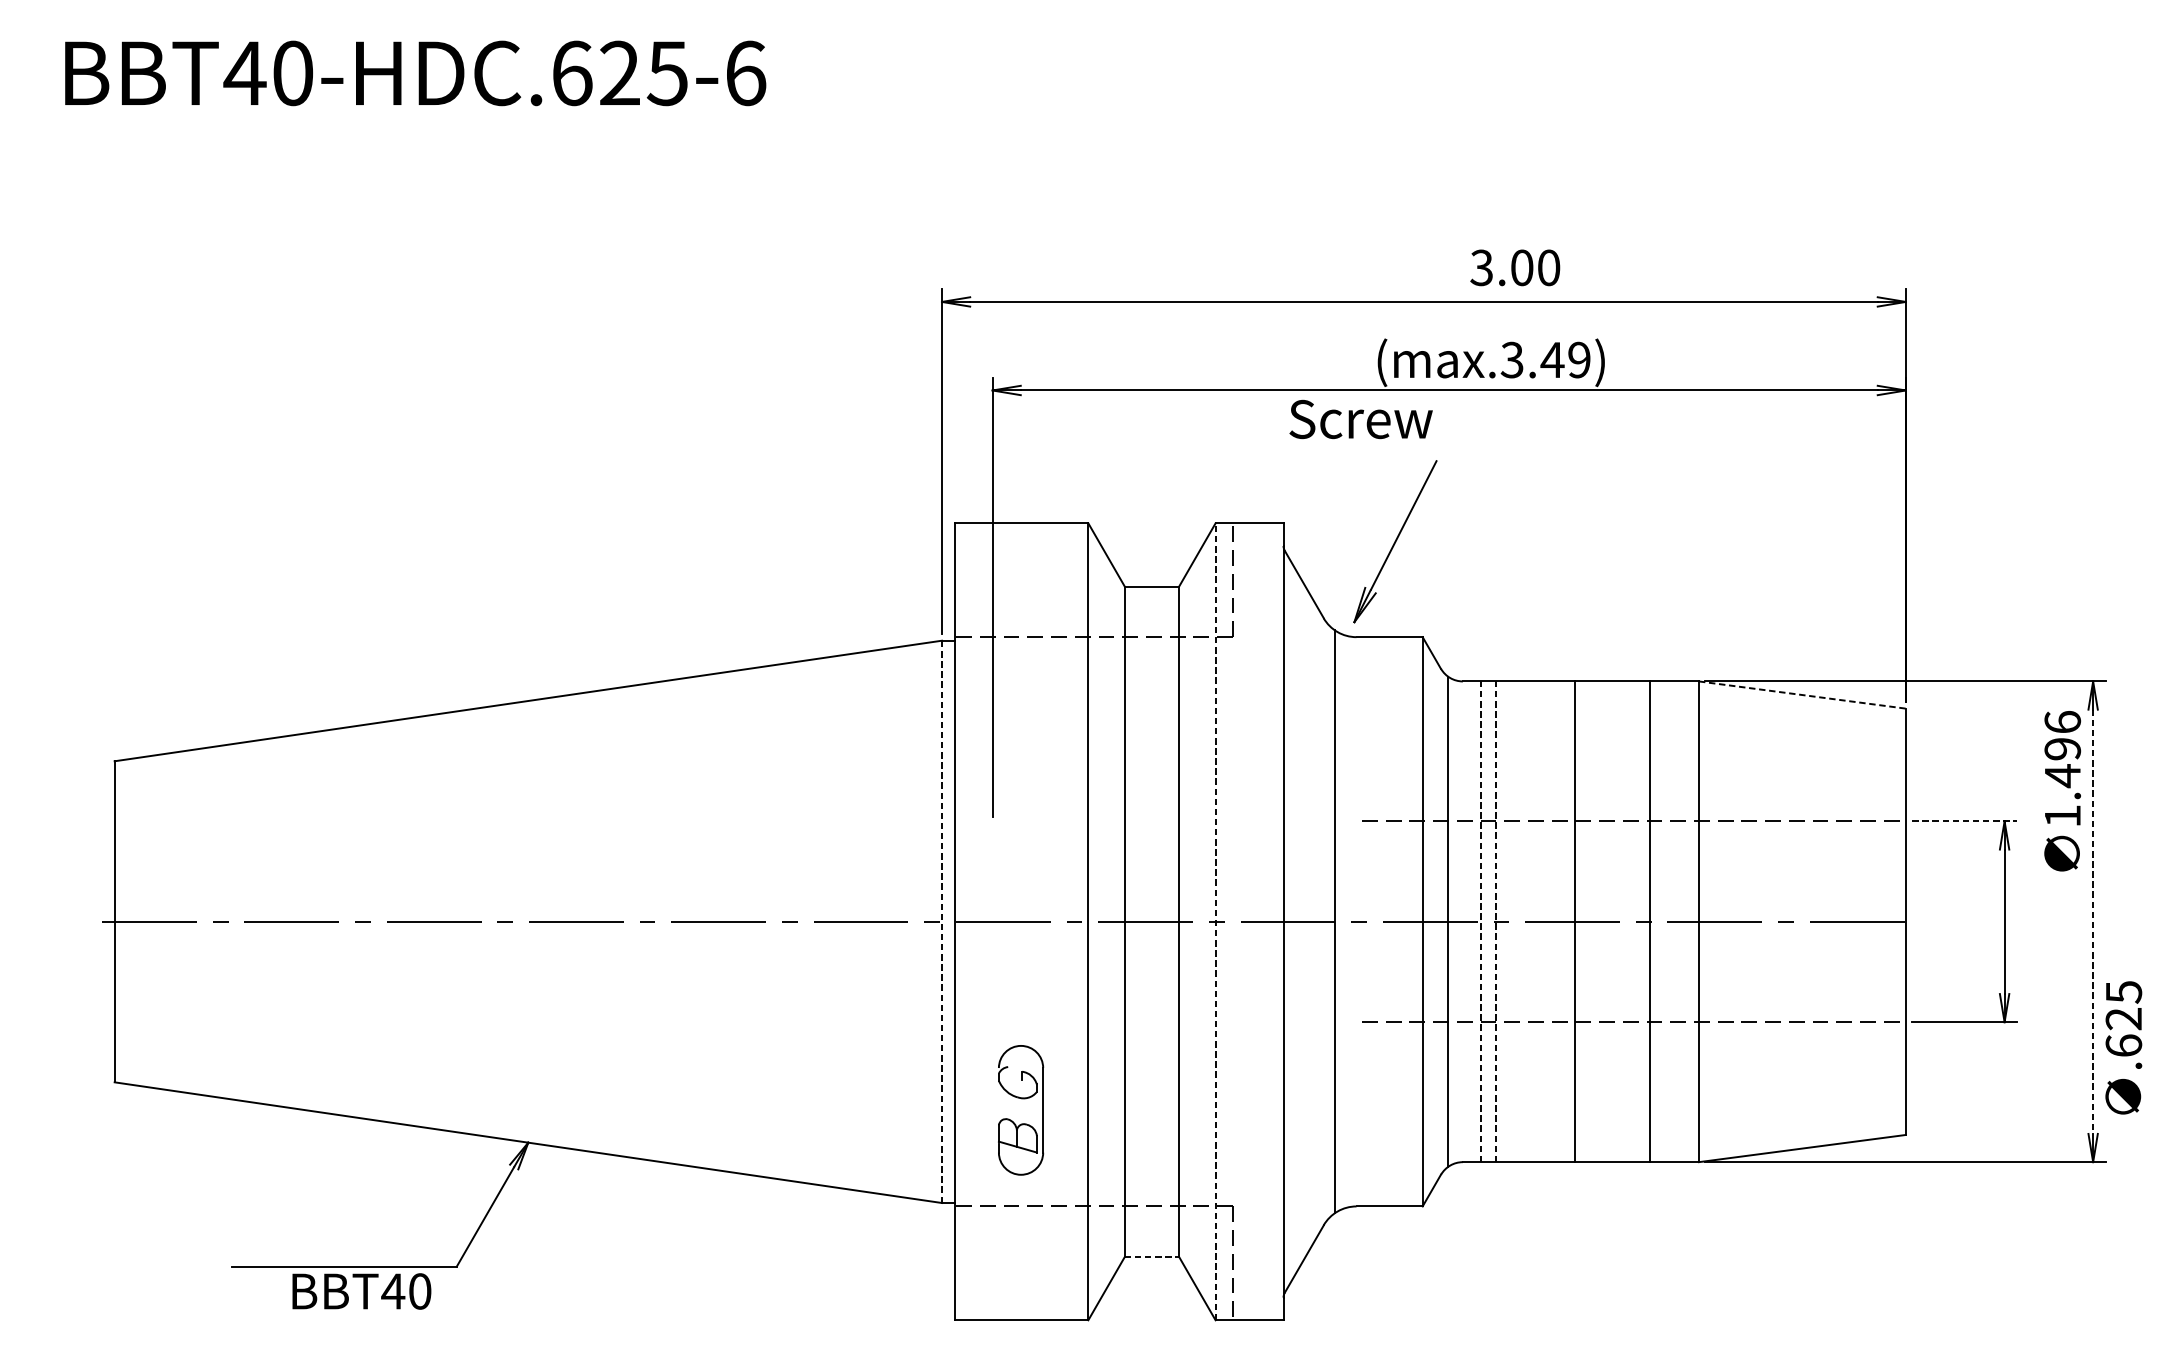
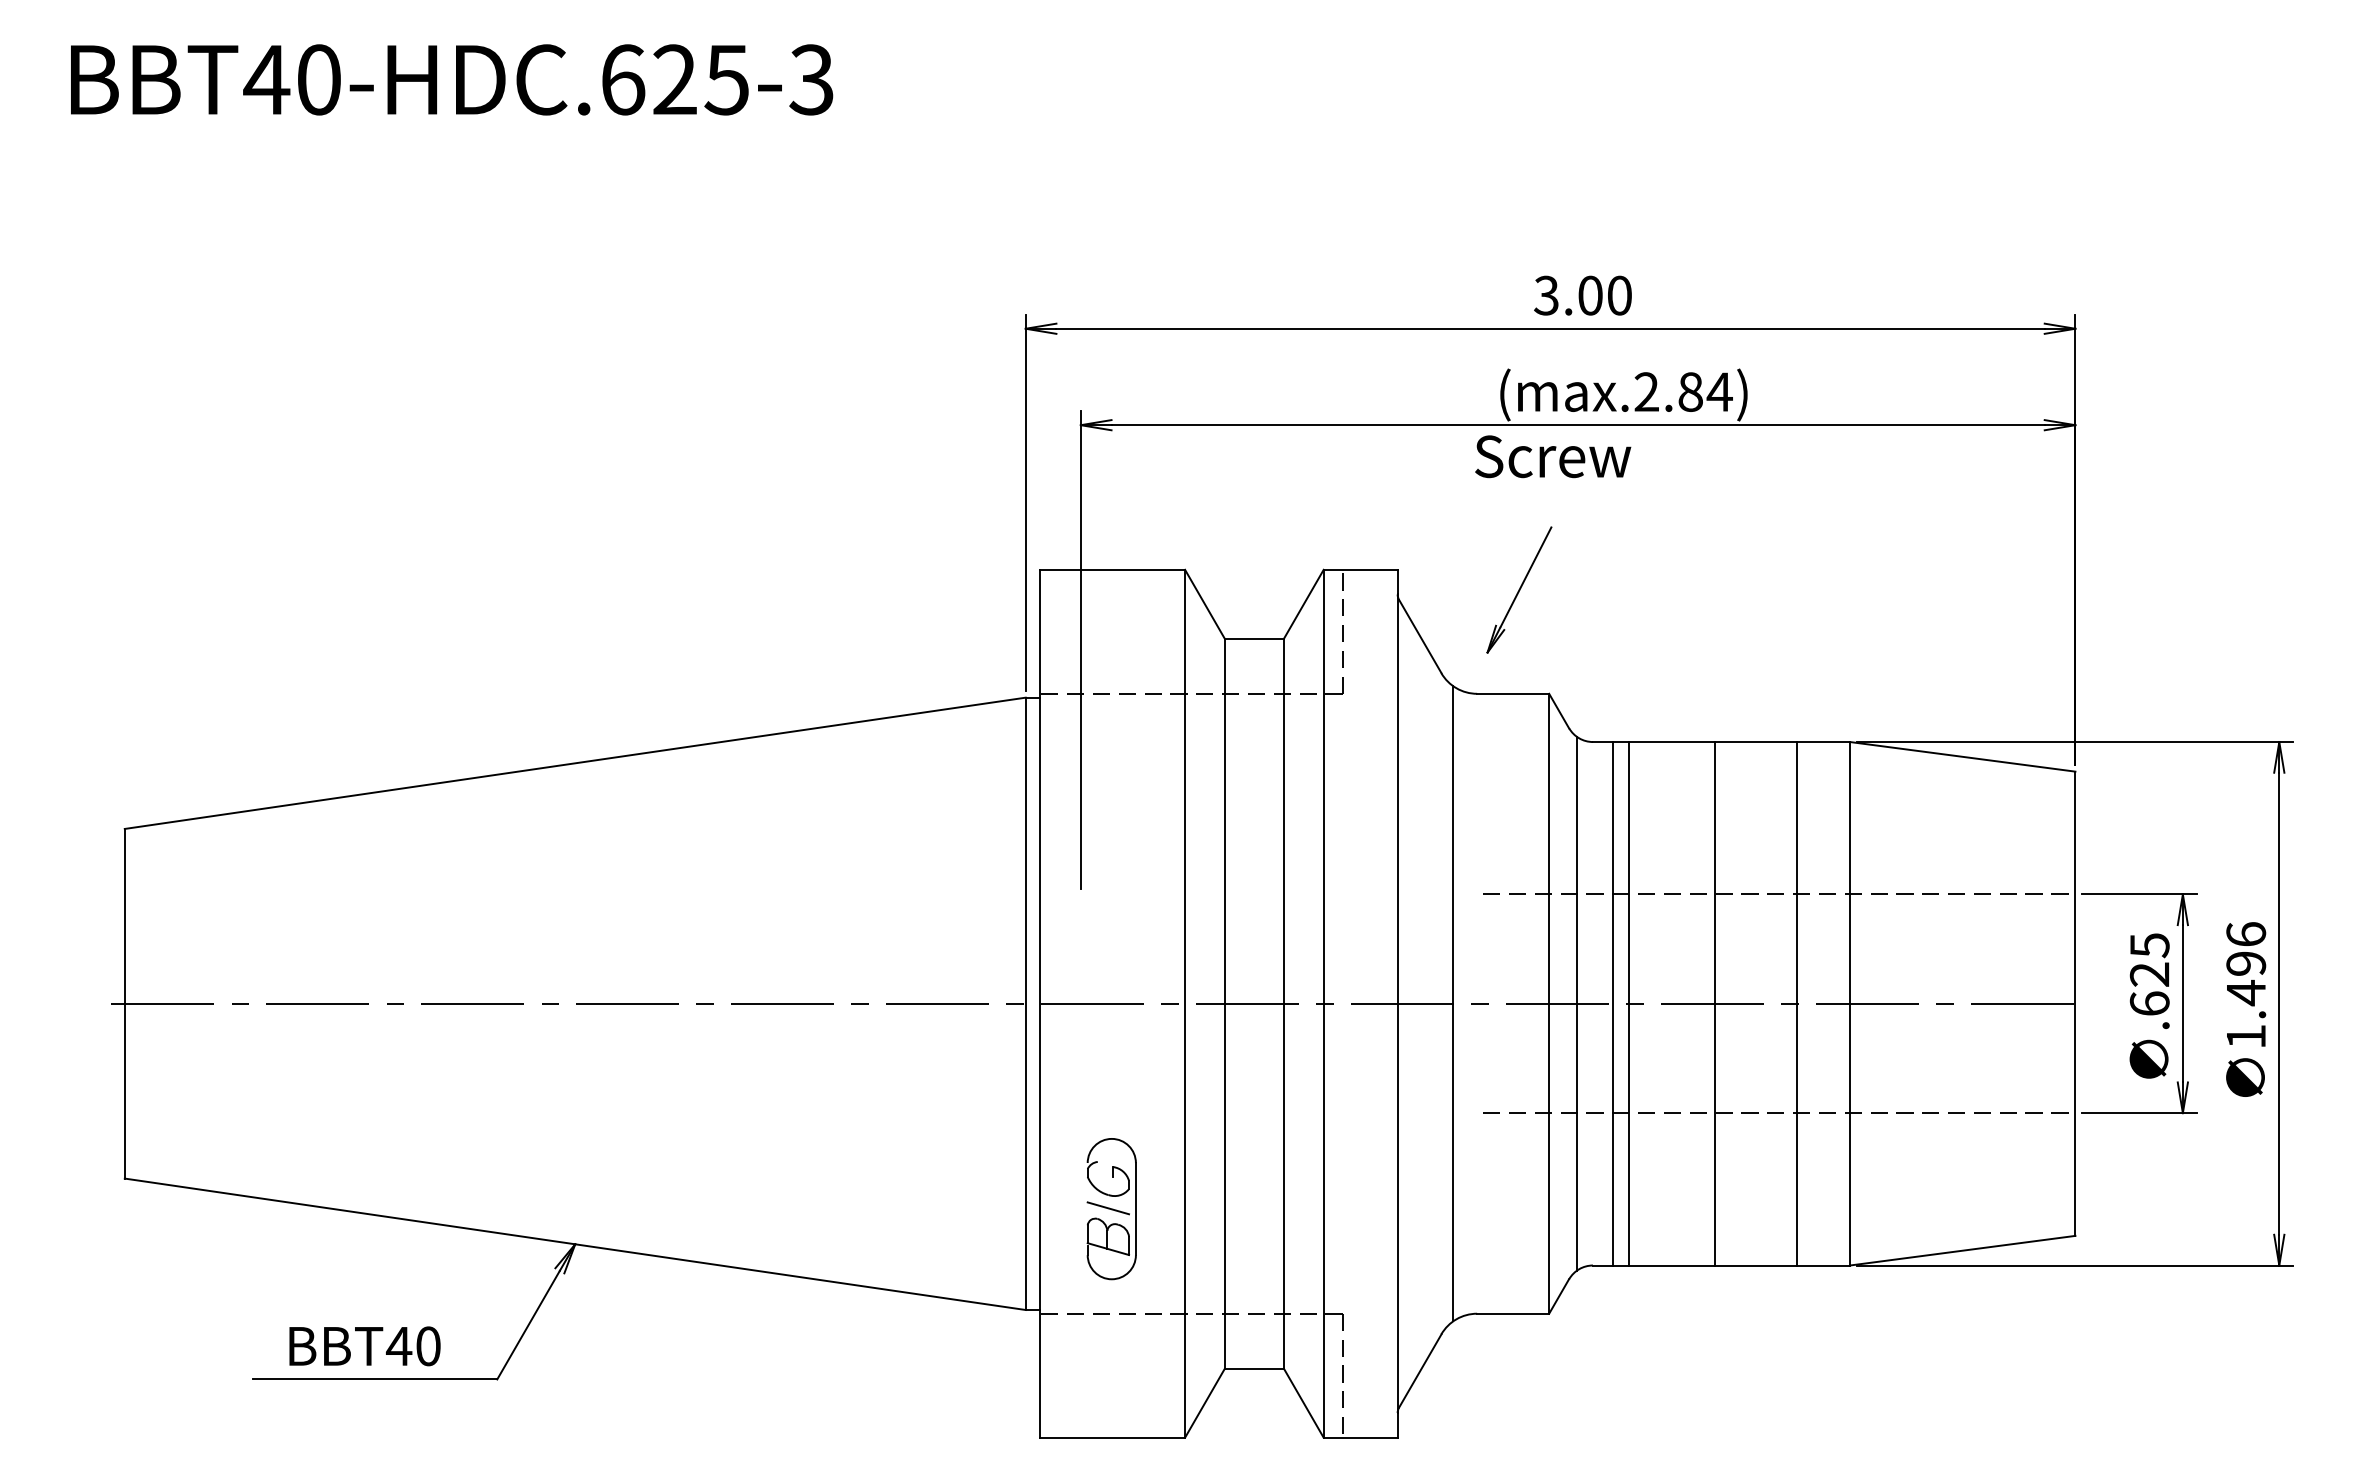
text: (745, 73) -> (811, 79), BBT40-HDC.625-6 -> BBT40-HDC.625-3
text: (1514, 267) -> (1582, 295), moved
text: (1546, 359) -> (1683, 391), (max.3.49) -> (max.2.84)
text: (1361, 419) -> (1553, 456), moved
part: (1395, 541) -> (1519, 589), size x0.71
line: (1802, 694) -> (1962, 756), dashed -> solid
text: (2063, 791) -> (2246, 1009), moved
line: (1964, 821) -> (2139, 894), dashed -> solid
line: (941, 921) -> (1025, 1003), dashed -> solid
line: (1215, 921) -> (1323, 1003), dashed -> solid
line: (1480, 921) -> (1612, 1003), dashed -> solid
line: (1496, 921) -> (1629, 1003), dashed -> solid
line: (2093, 922) -> (2279, 1004), dashed -> solid
text: (2123, 1047) -> (2149, 1005), moved
line: (1018, 1109) -> (1108, 1208), added
line: (1152, 1256) -> (1254, 1368), dashed -> solid
text: (361, 1291) -> (364, 1346), moved

